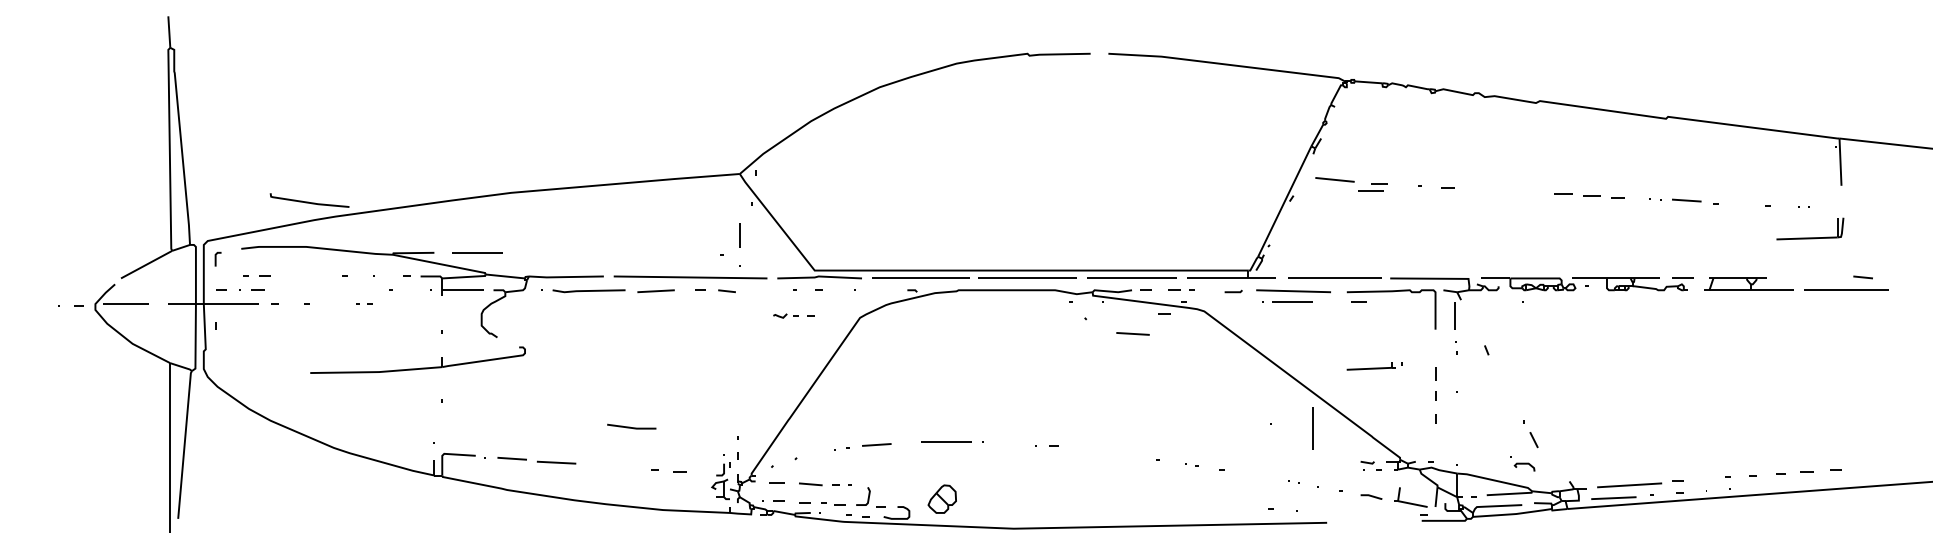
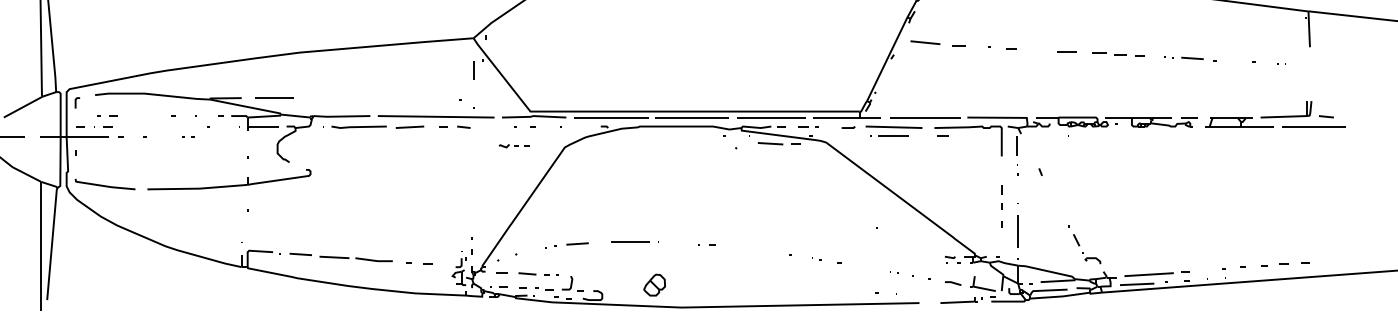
line: (1370, 190) -> (1066, 51), moved
line: (308, 201) -> (104, 185), moved
line: (739, 235) -> (473, 70), moved
part: (1810, 237) -> (1286, 116), moved
line: (1132, 333) -> (770, 143), moved
part: (1374, 366) -> (961, 300), moved
line: (630, 426) -> (373, 259), moved
line: (1312, 428) -> (1017, 231), moved
part: (1522, 463) -> (1091, 258), moved
part: (941, 498) -> (654, 284), moved

